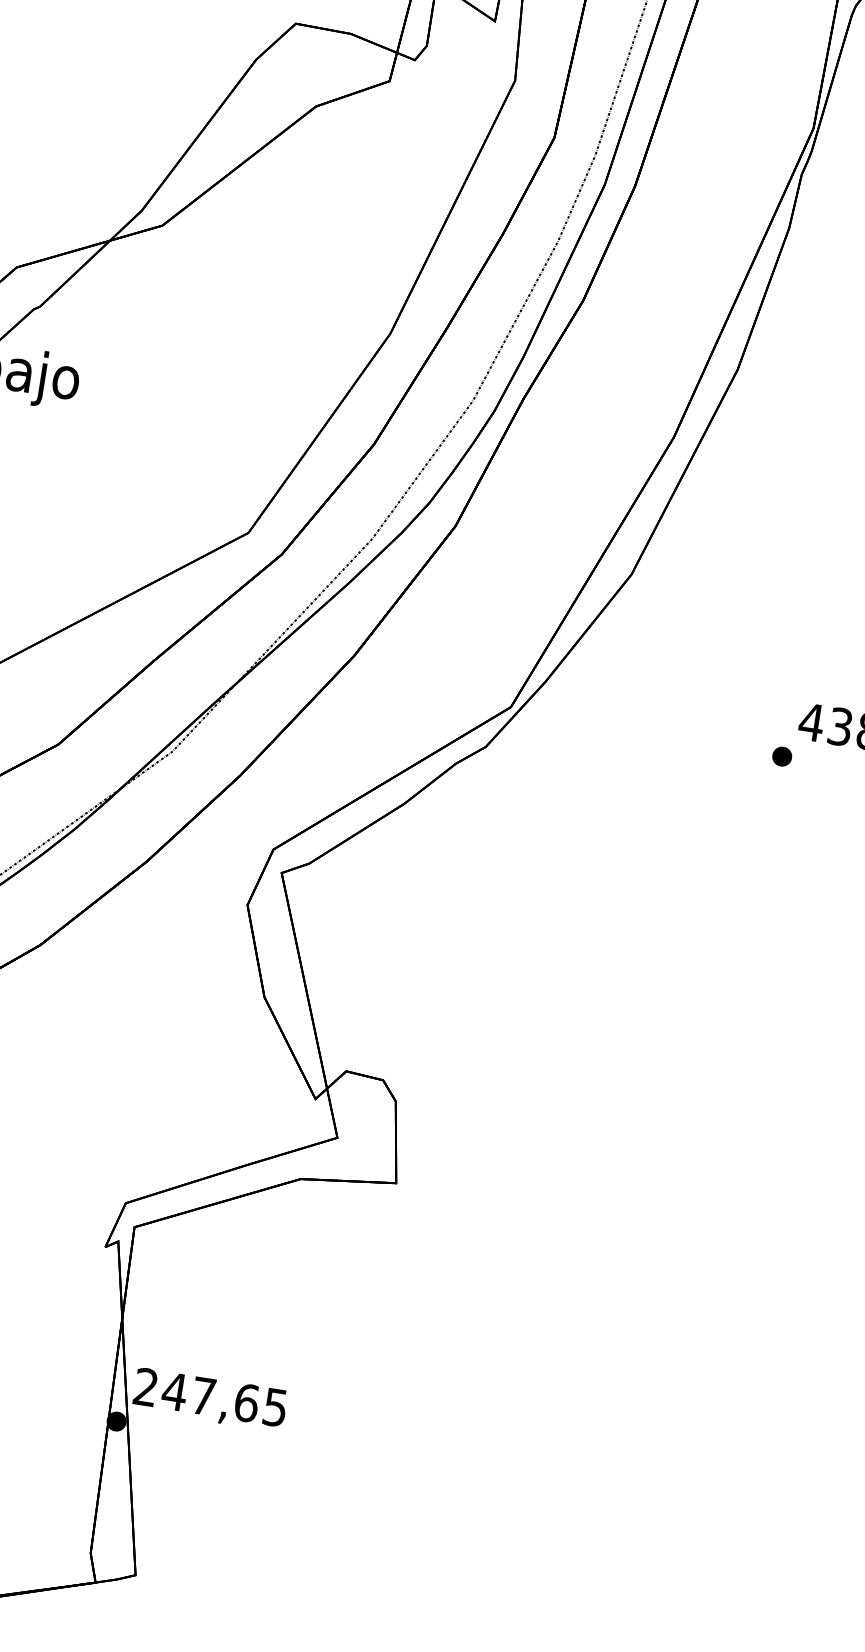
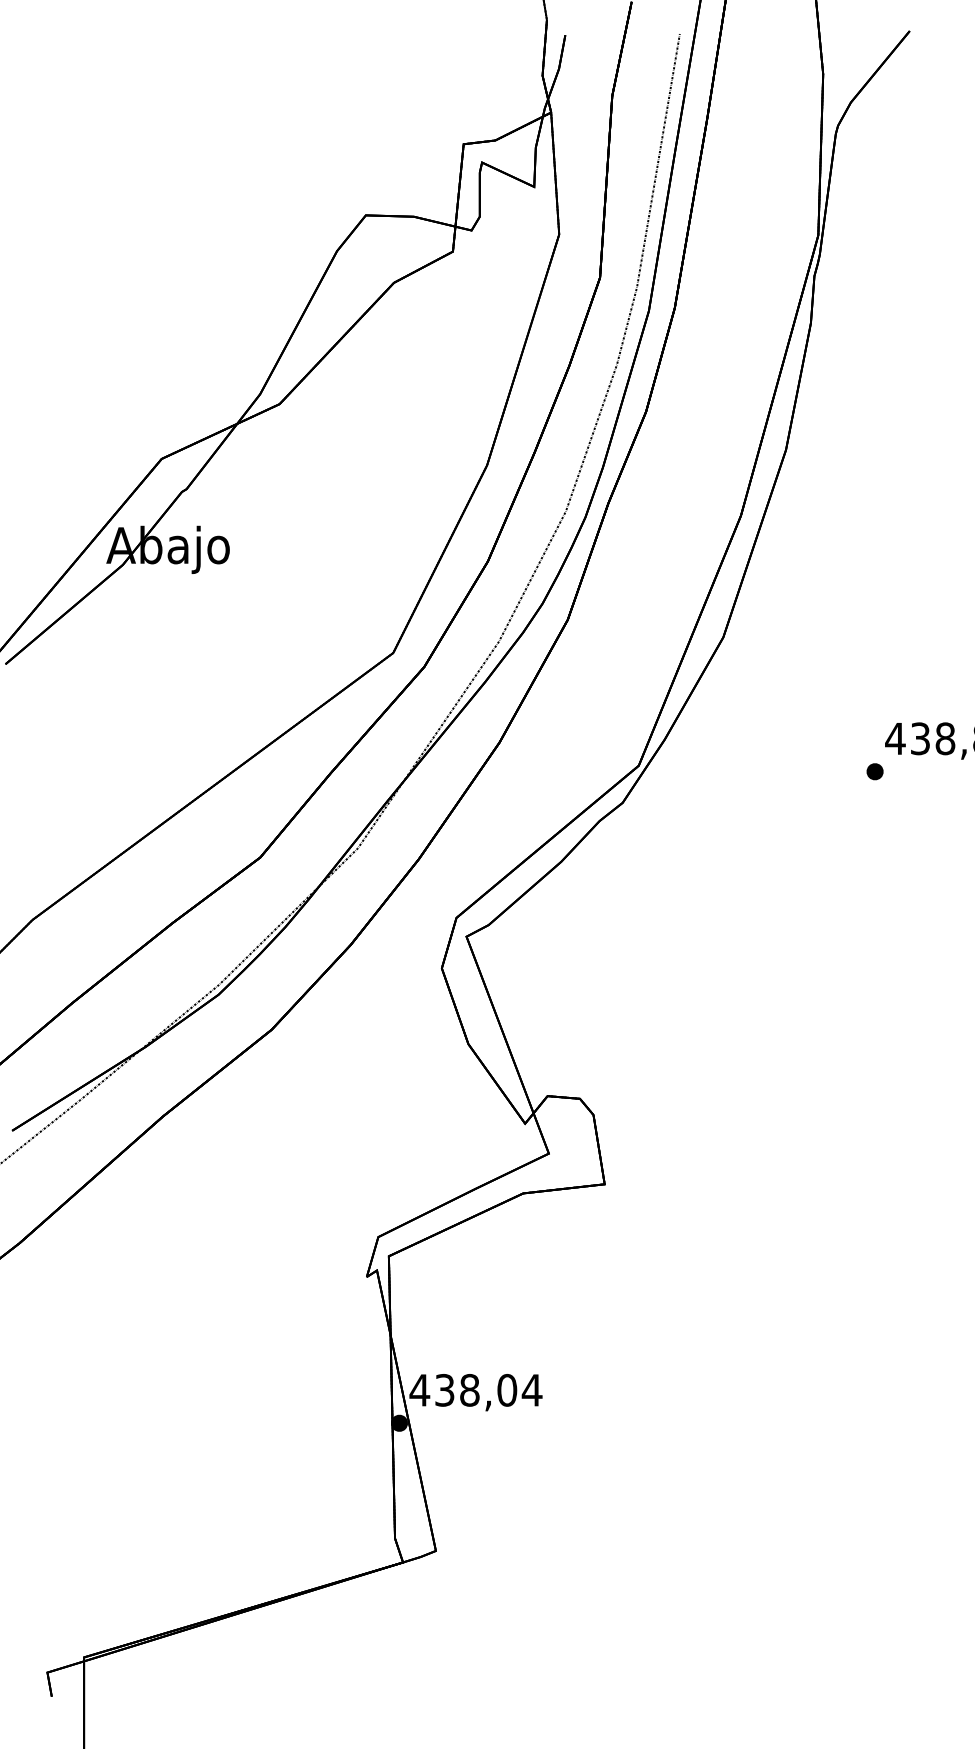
text: (210, 1396) -> (475, 1389), 247,65 -> 438,04

